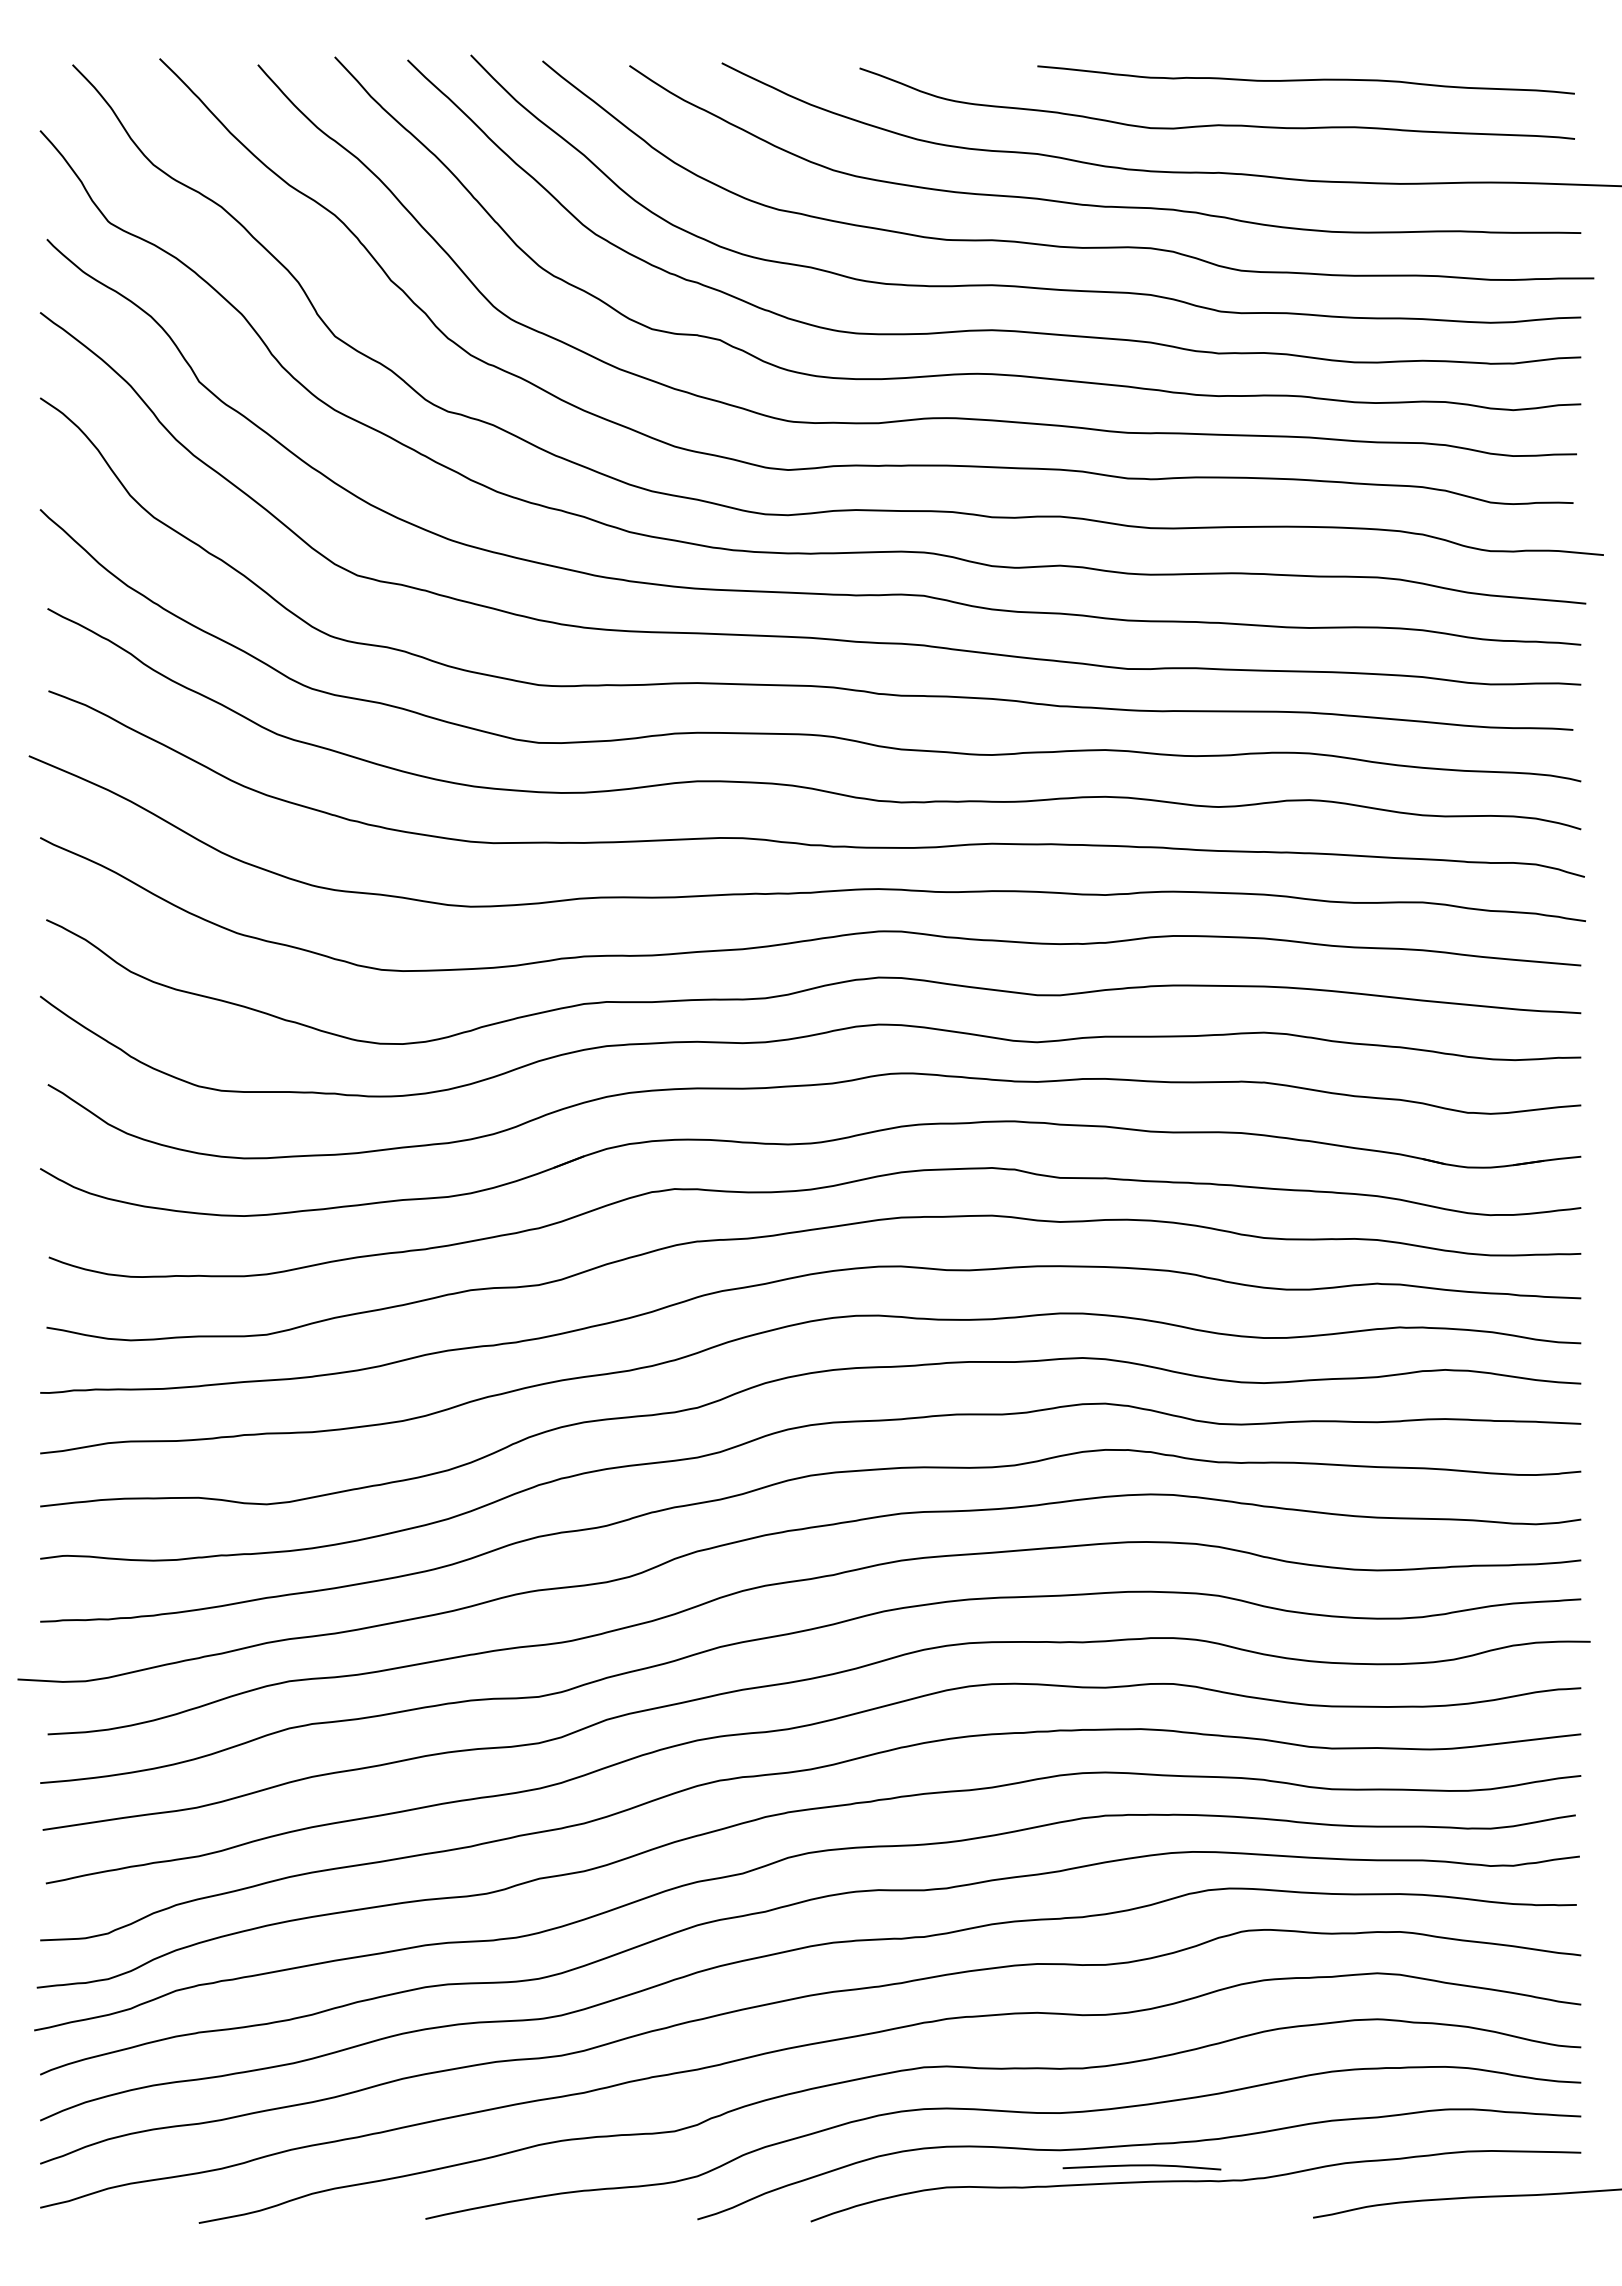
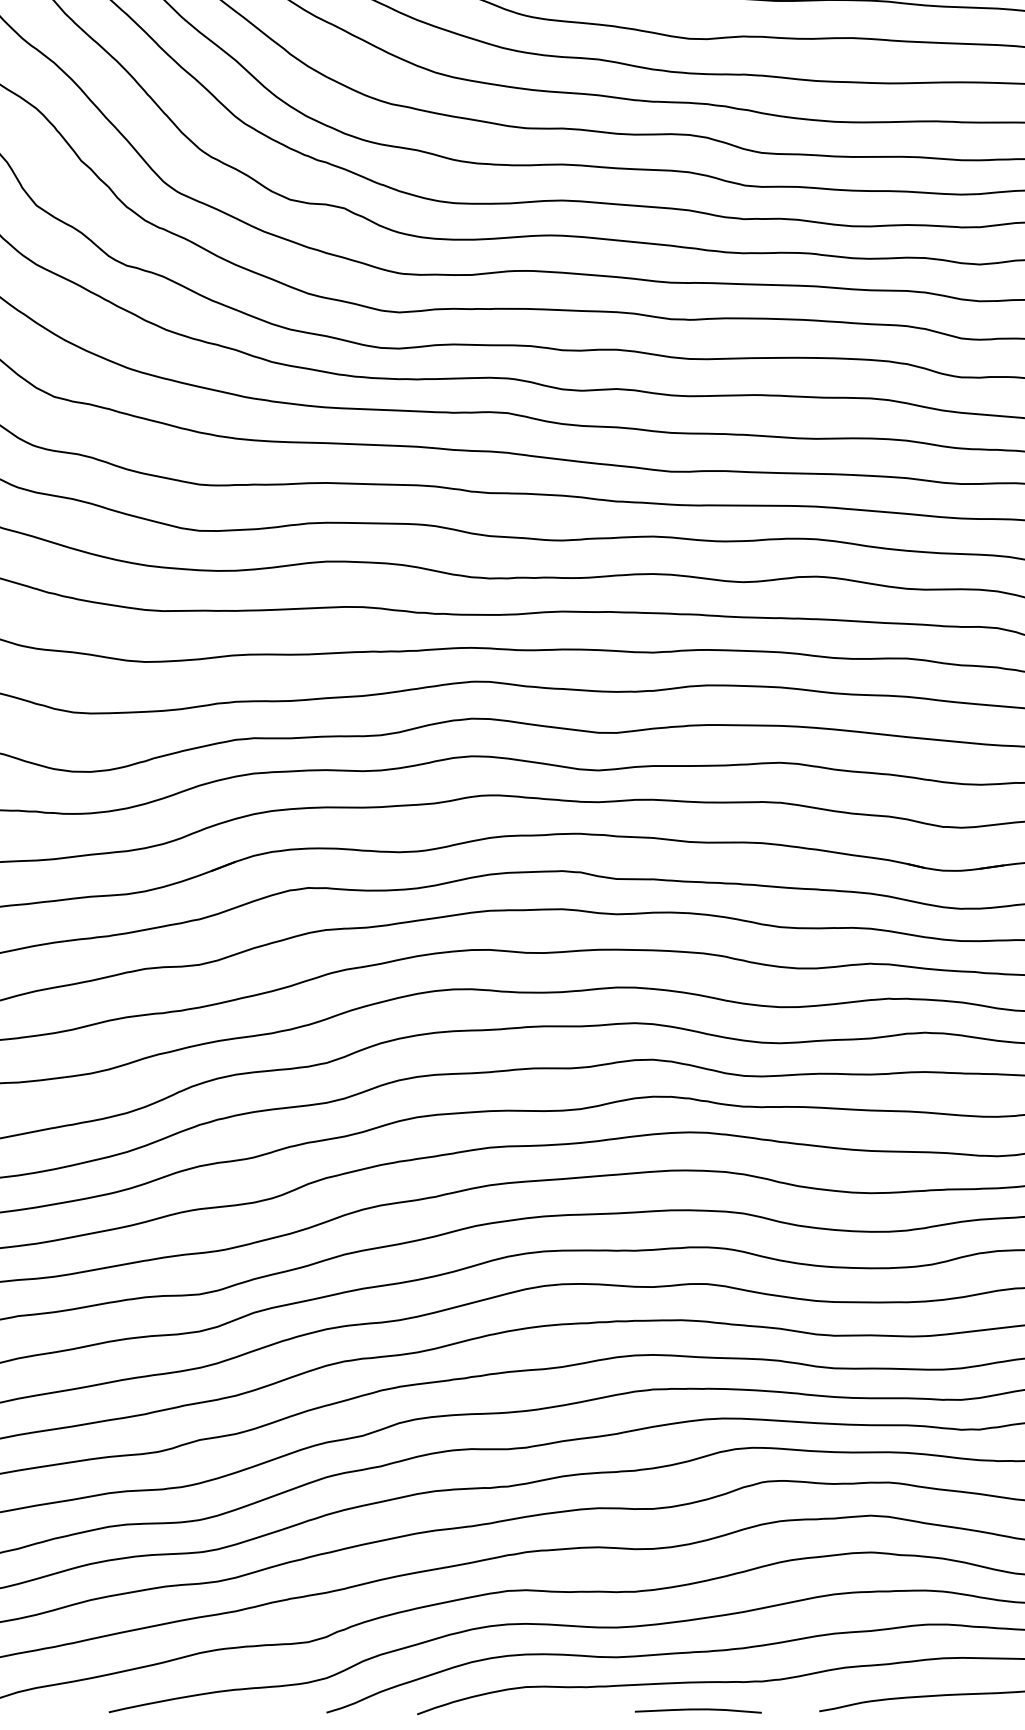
curve: (1141, 2166) -> (697, 1710), moved

